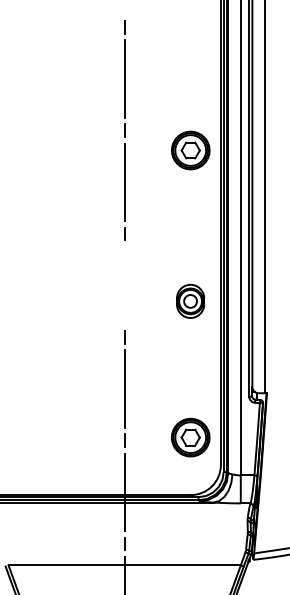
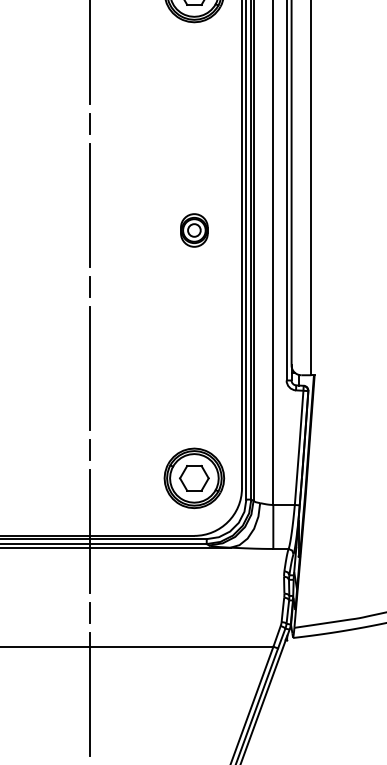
line: (124, 285) -> (89, 205), added
part: (190, 301) -> (194, 230), size x0.62
part: (190, 437) -> (194, 478), moved

